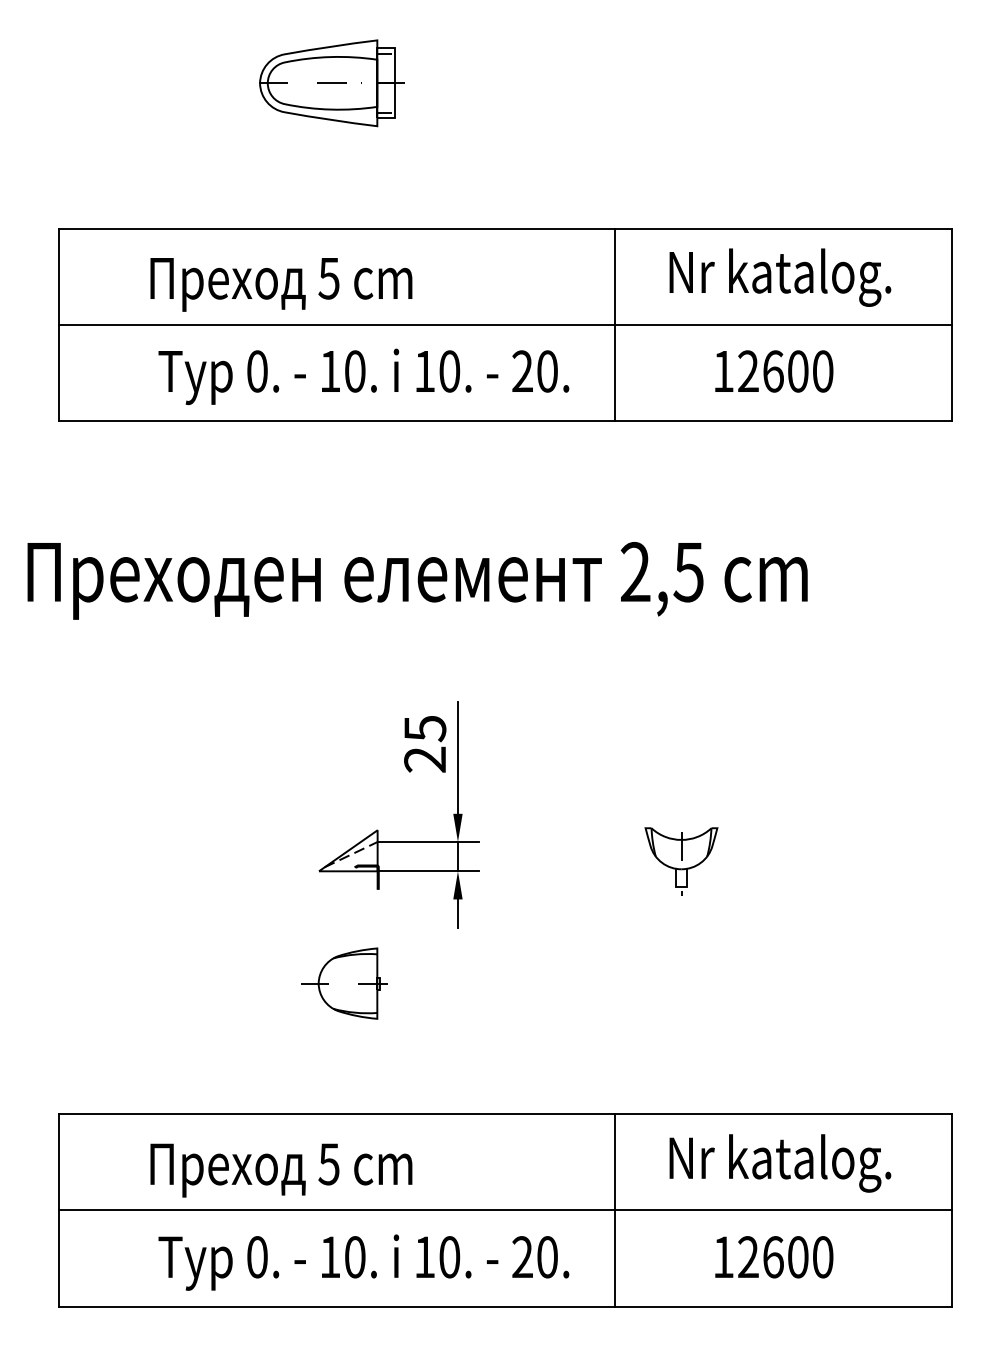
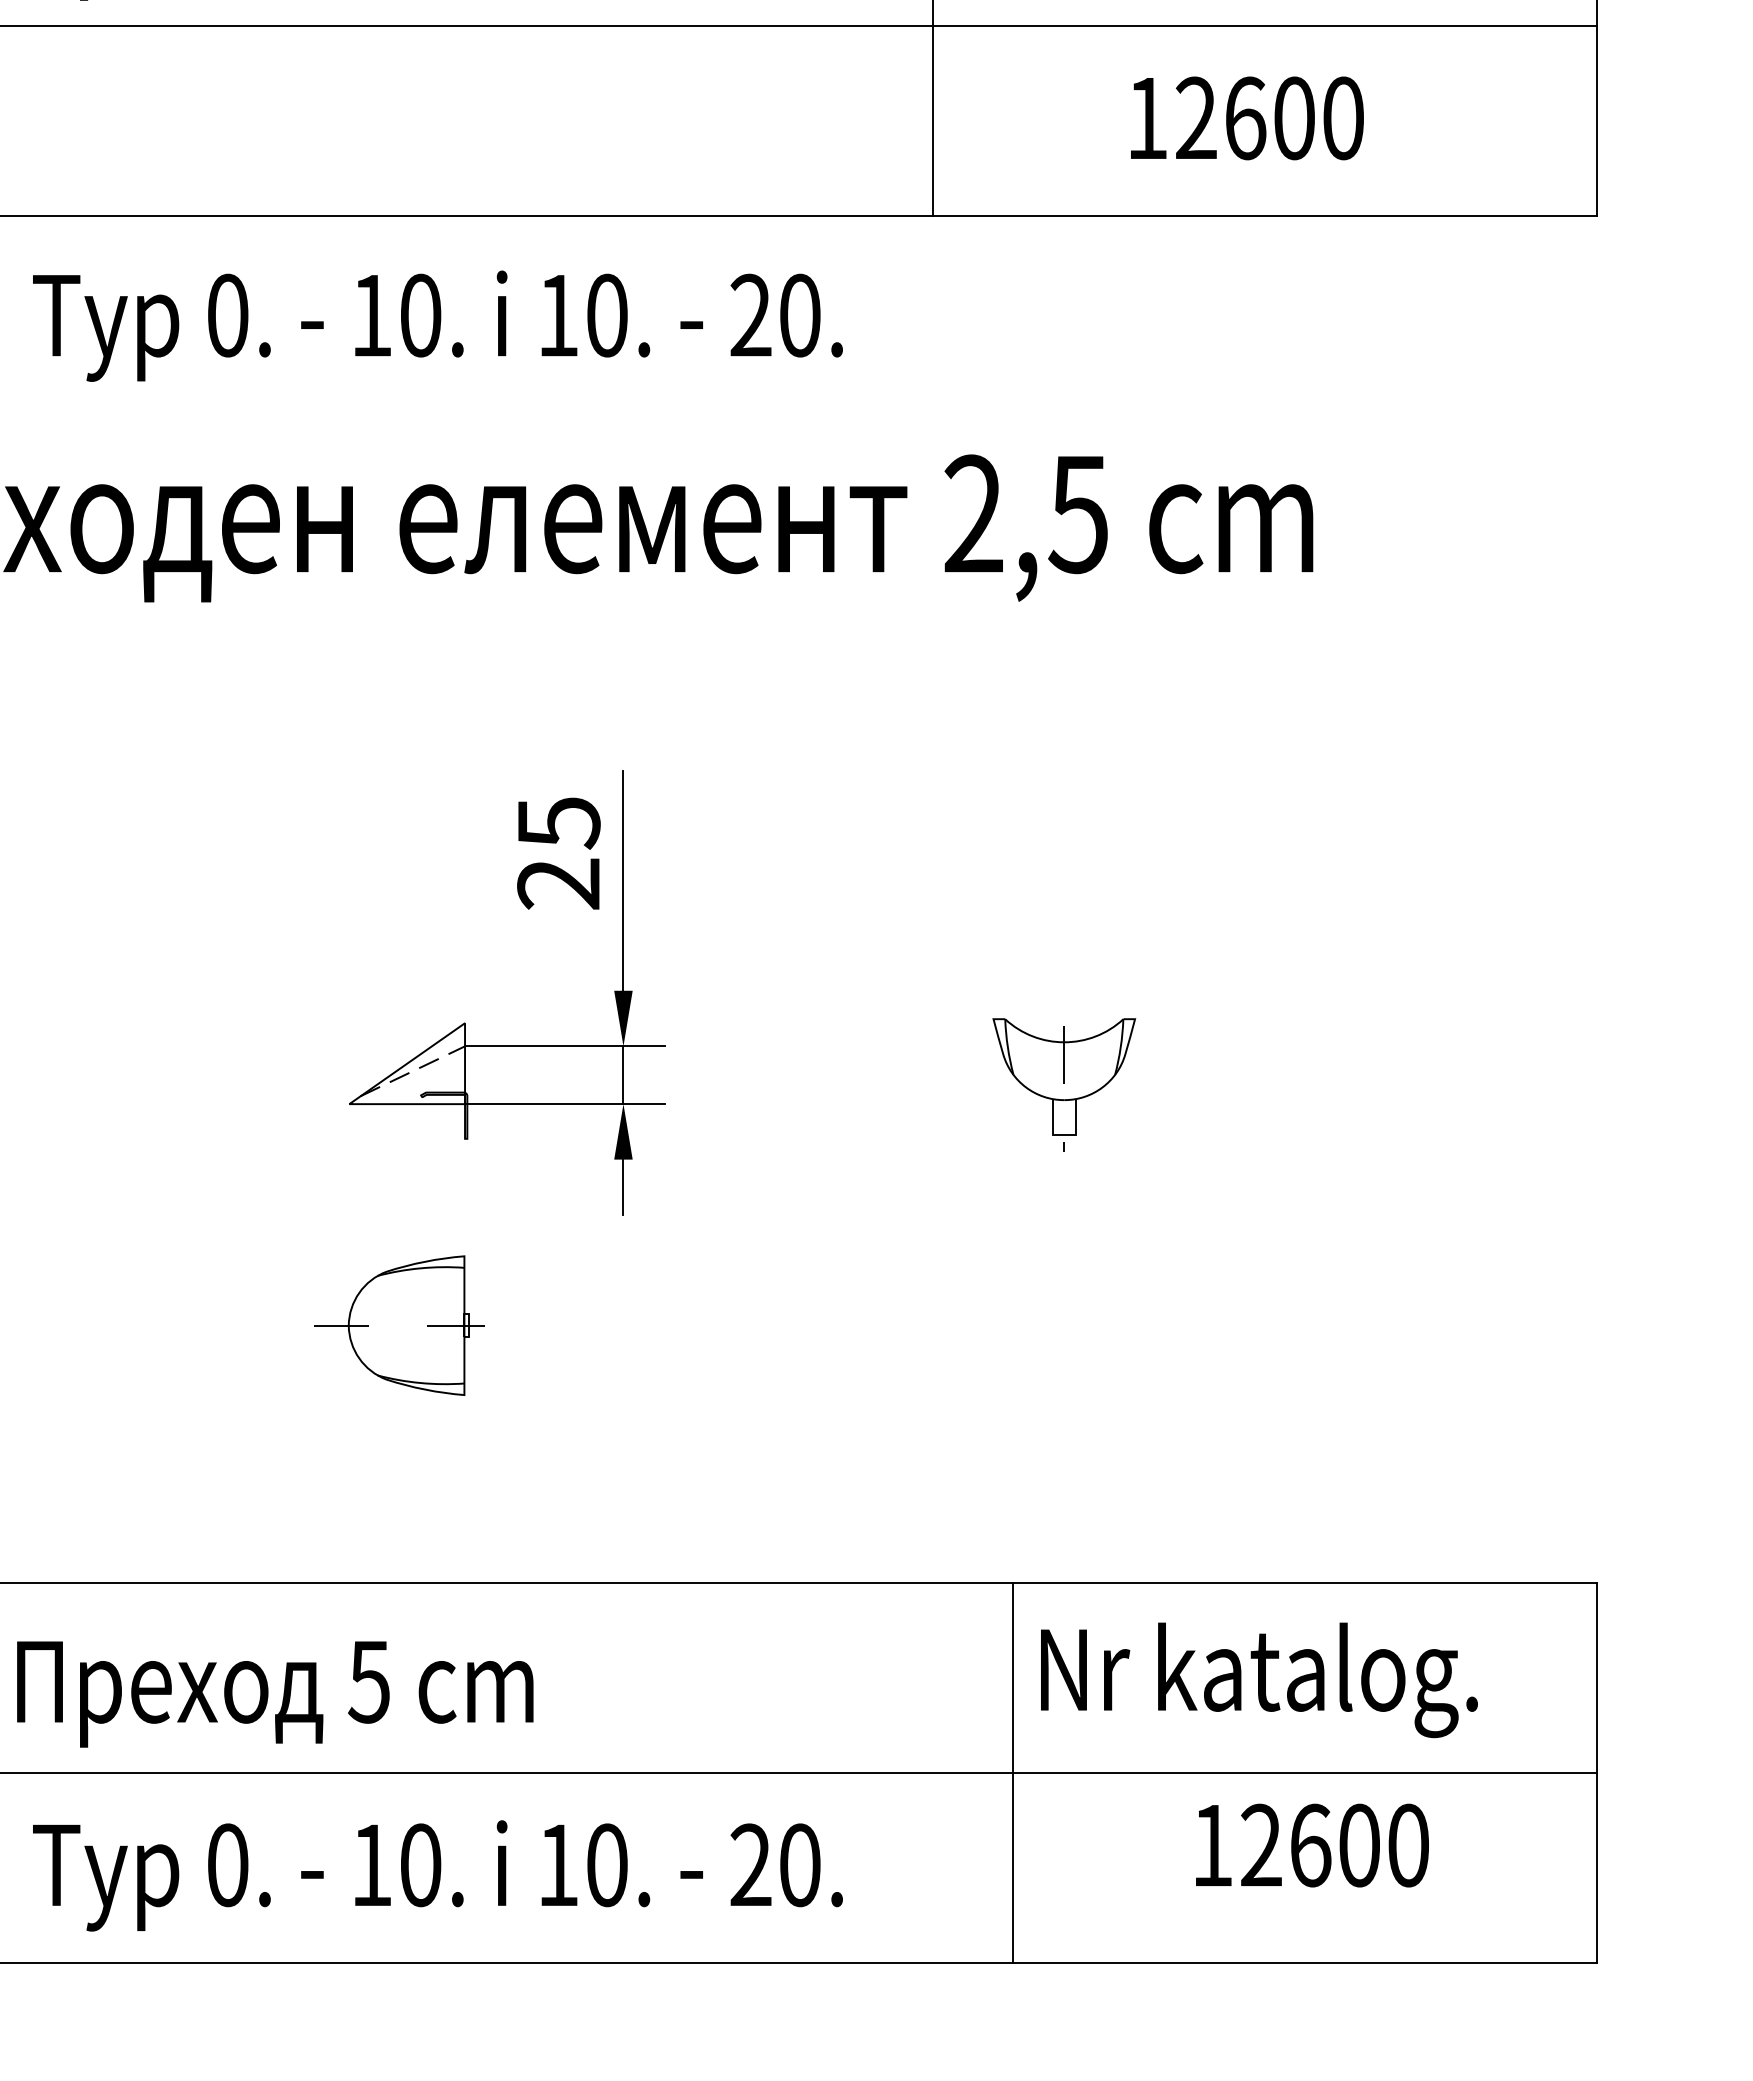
text: (363, 376) -> (437, 325), moved
line: (614, 1210) -> (1013, 1773), moved
text: (774, 1257) -> (1312, 1846), moved

